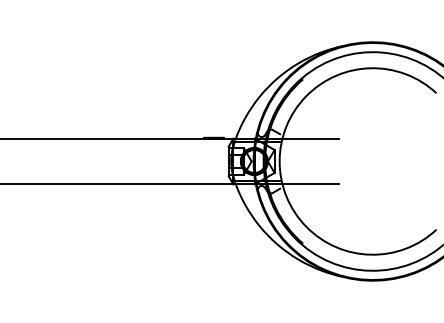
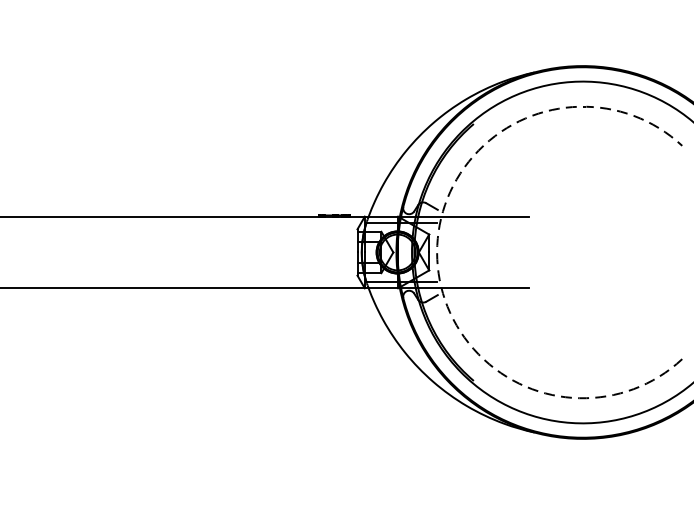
arc: (279, 161) -> (436, 252), solid -> dashed

